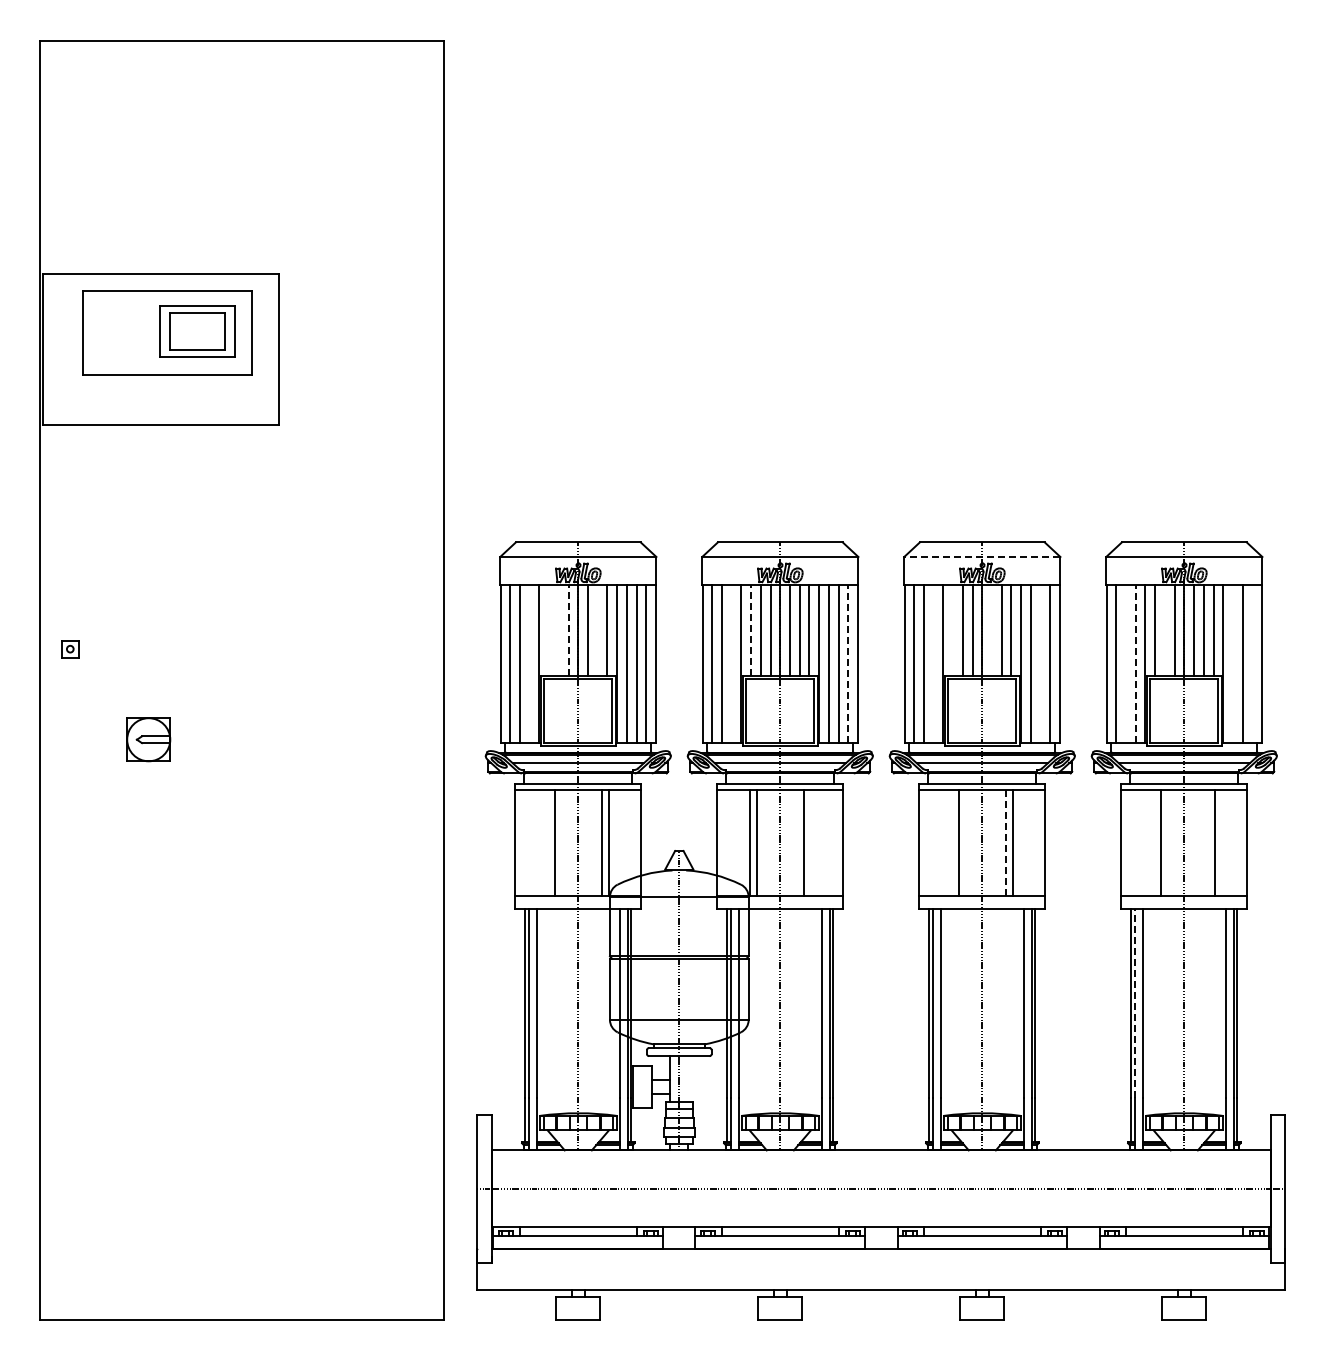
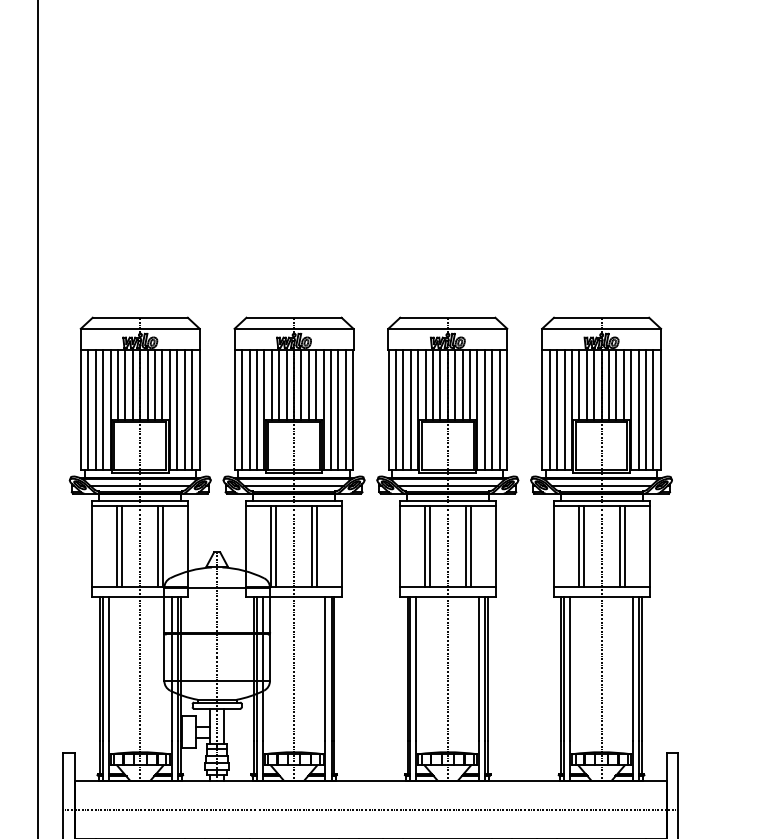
line: (981, 557) -> (447, 329), dashed -> solid
line: (549, 630) -> (118, 384), added
line: (558, 630) -> (125, 384), added
line: (568, 630) -> (132, 384), dashed -> solid
line: (597, 630) -> (154, 384), added
line: (751, 630) -> (272, 384), dashed -> solid
line: (953, 630) -> (425, 384), added
line: (992, 630) -> (455, 384), added
line: (1164, 630) -> (586, 384), added
line: (529, 663) -> (103, 409), added
line: (731, 663) -> (256, 409), added
line: (848, 663) -> (345, 409), dashed -> solid
line: (933, 663) -> (410, 409), added
line: (1040, 663) -> (492, 409), added
line: (1126, 663) -> (557, 409), added
line: (1135, 663) -> (564, 409), dashed -> solid
line: (1232, 663) -> (638, 409), added
line: (1252, 663) -> (653, 409), added
line: (548, 842) -> (117, 546), added
line: (810, 842) -> (317, 546), added
line: (952, 842) -> (425, 546), added
line: (1005, 842) -> (465, 546), dashed -> solid
line: (1154, 842) -> (578, 546), added
line: (1207, 842) -> (619, 546), added
line: (1135, 1003) -> (564, 668), dashed -> solid
line: (688, 1078) -> (224, 725), added

